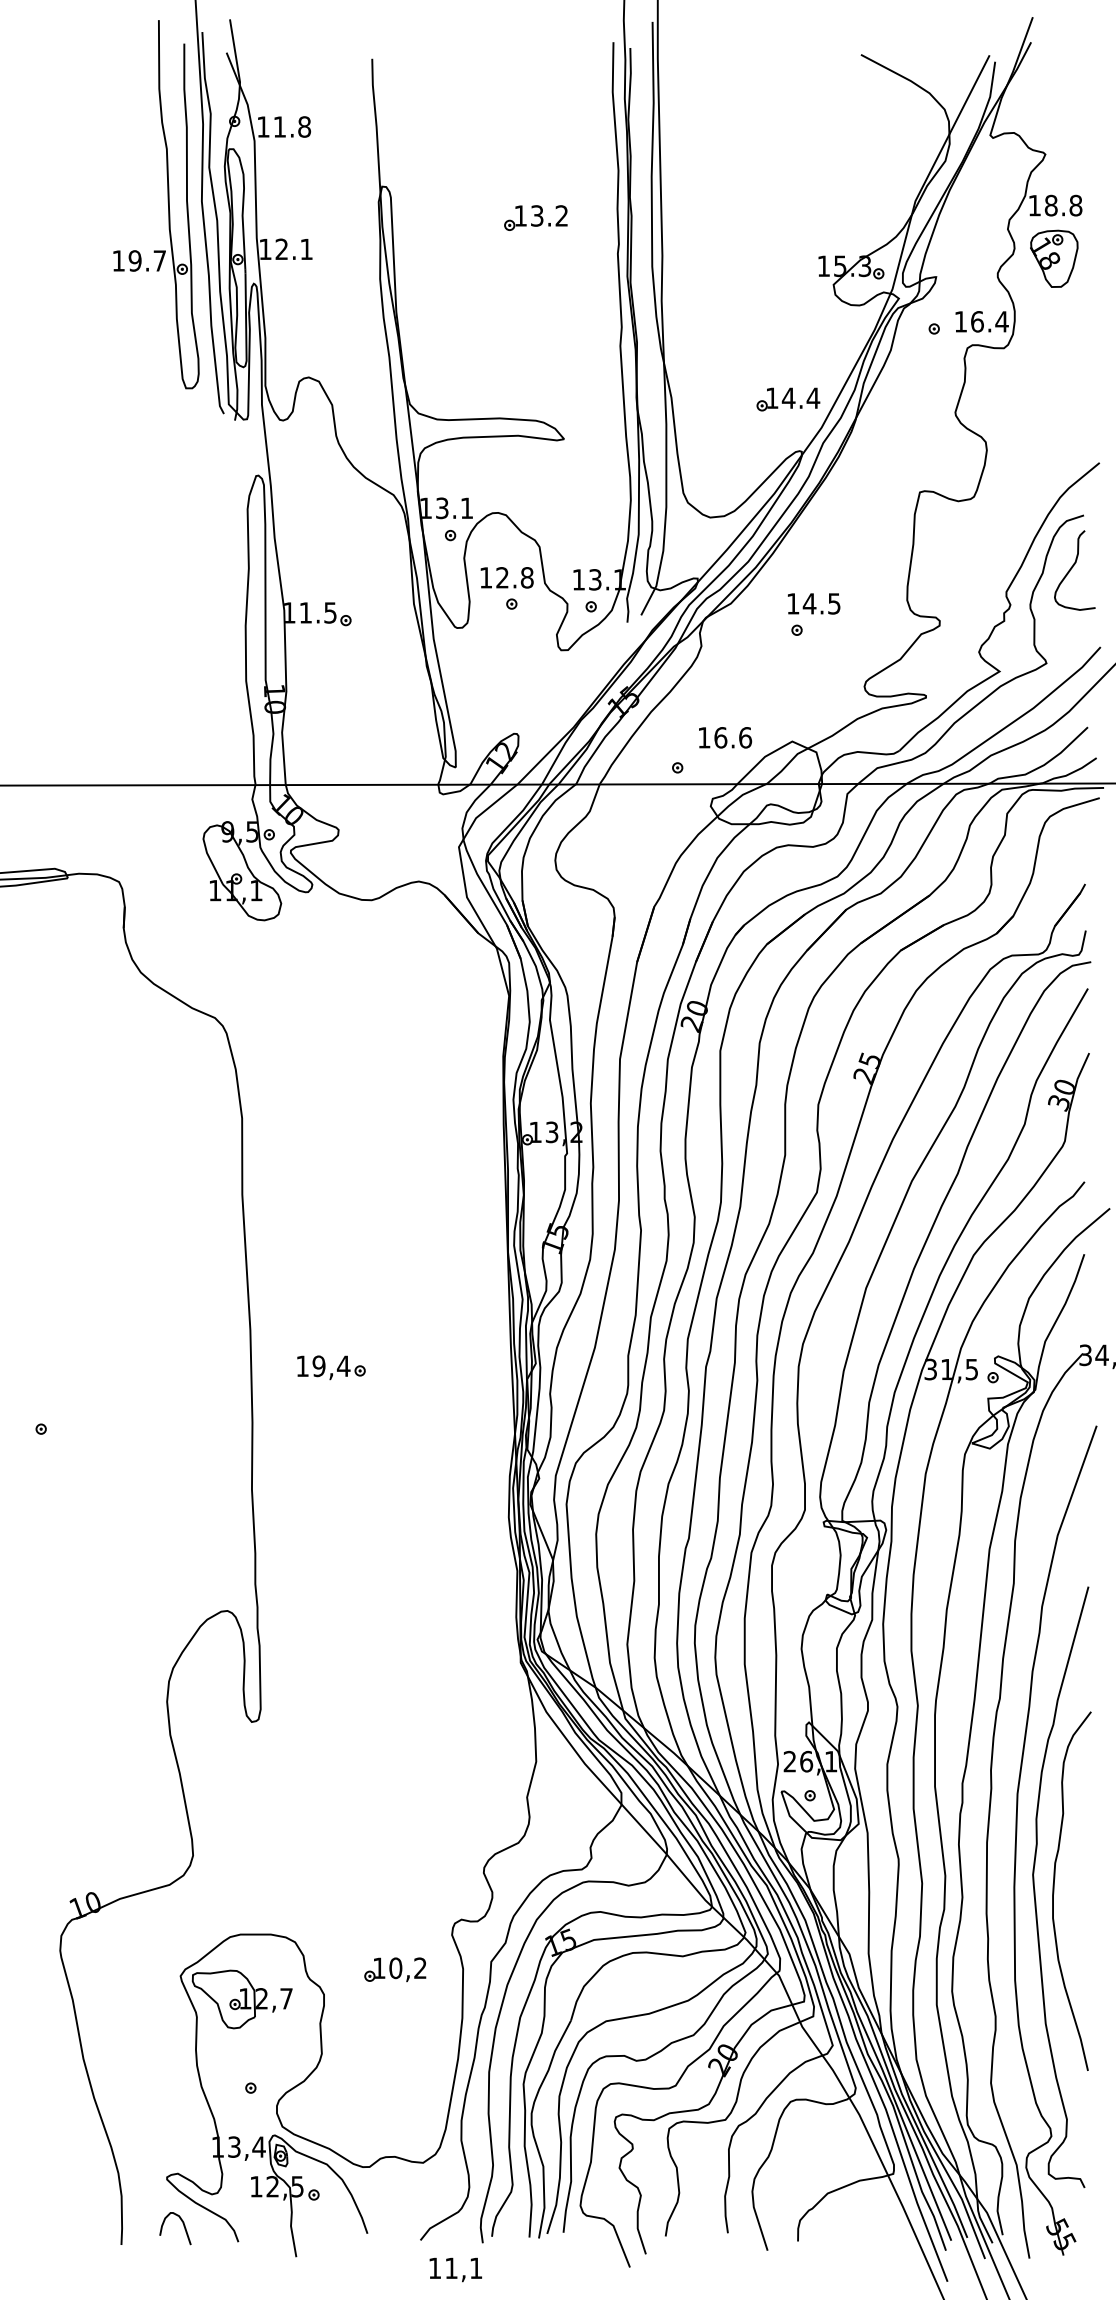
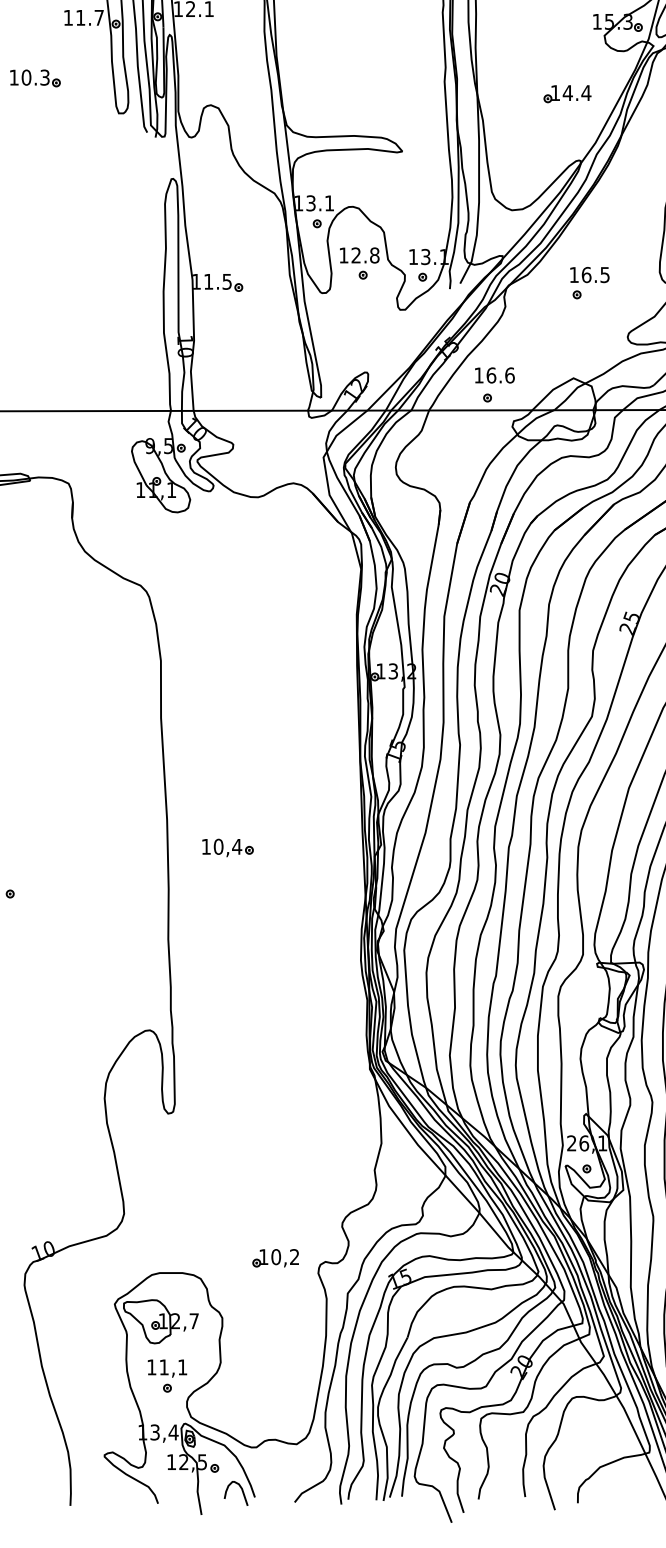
text: (134, 260) -> (80, 17), 19.7 -> 11.7
part: (74, 341) -> (35, 78), added
part: (788, 399) -> (567, 94), moved
text: (809, 603) -> (586, 274), 14.5 -> 16.5
text: (725, 737) -> (494, 375), moved
text: (318, 1366) -> (218, 847), 19,4 -> 10,4
part: (395, 1969) -> (275, 1258), moved
curve: (183, 2226) -> (242, 1492), moved
text: (455, 2269) -> (167, 1368), moved

